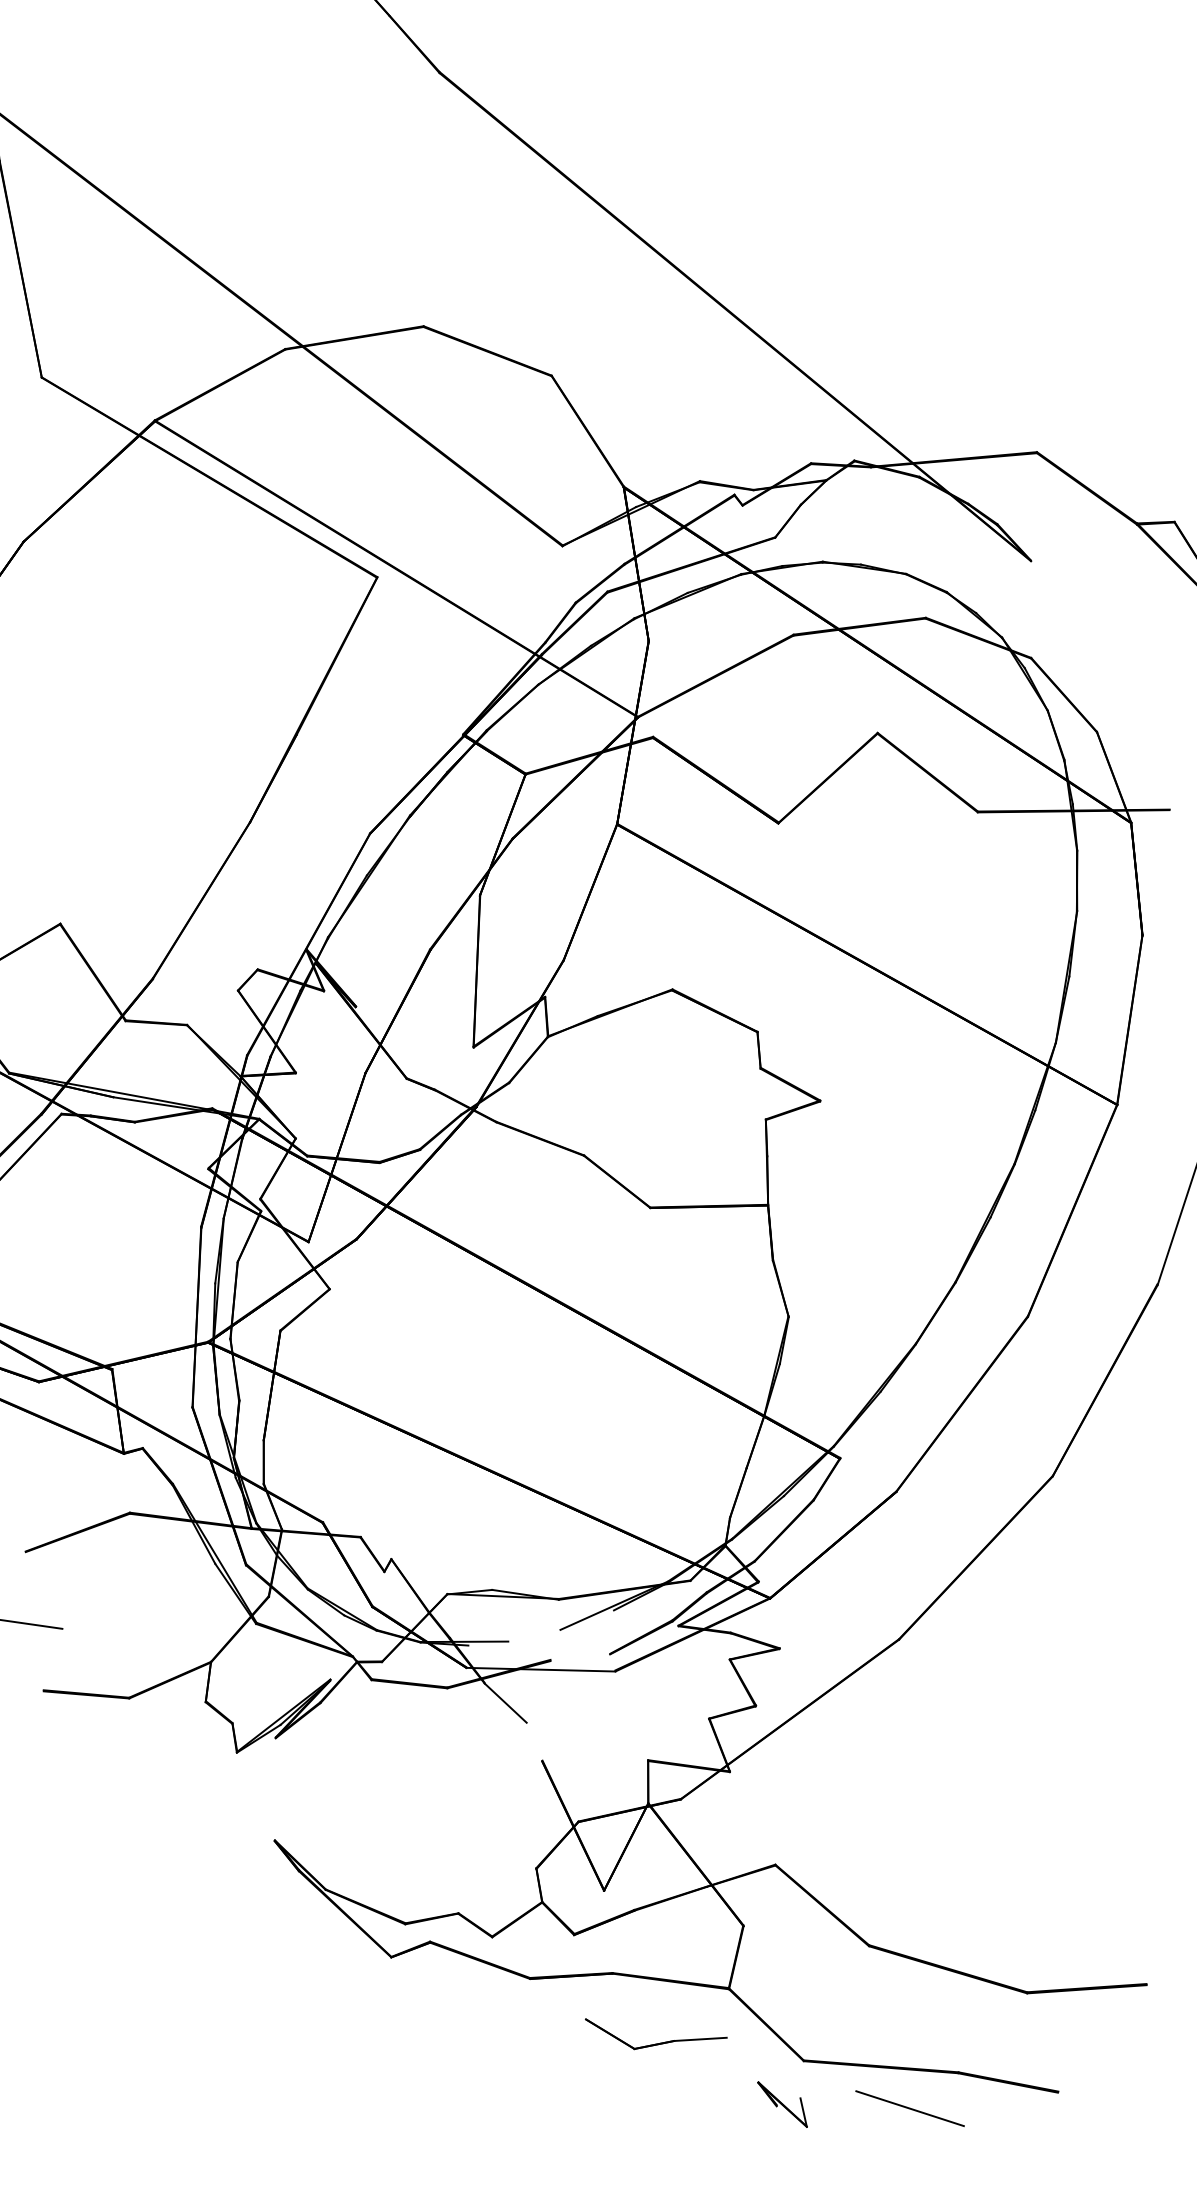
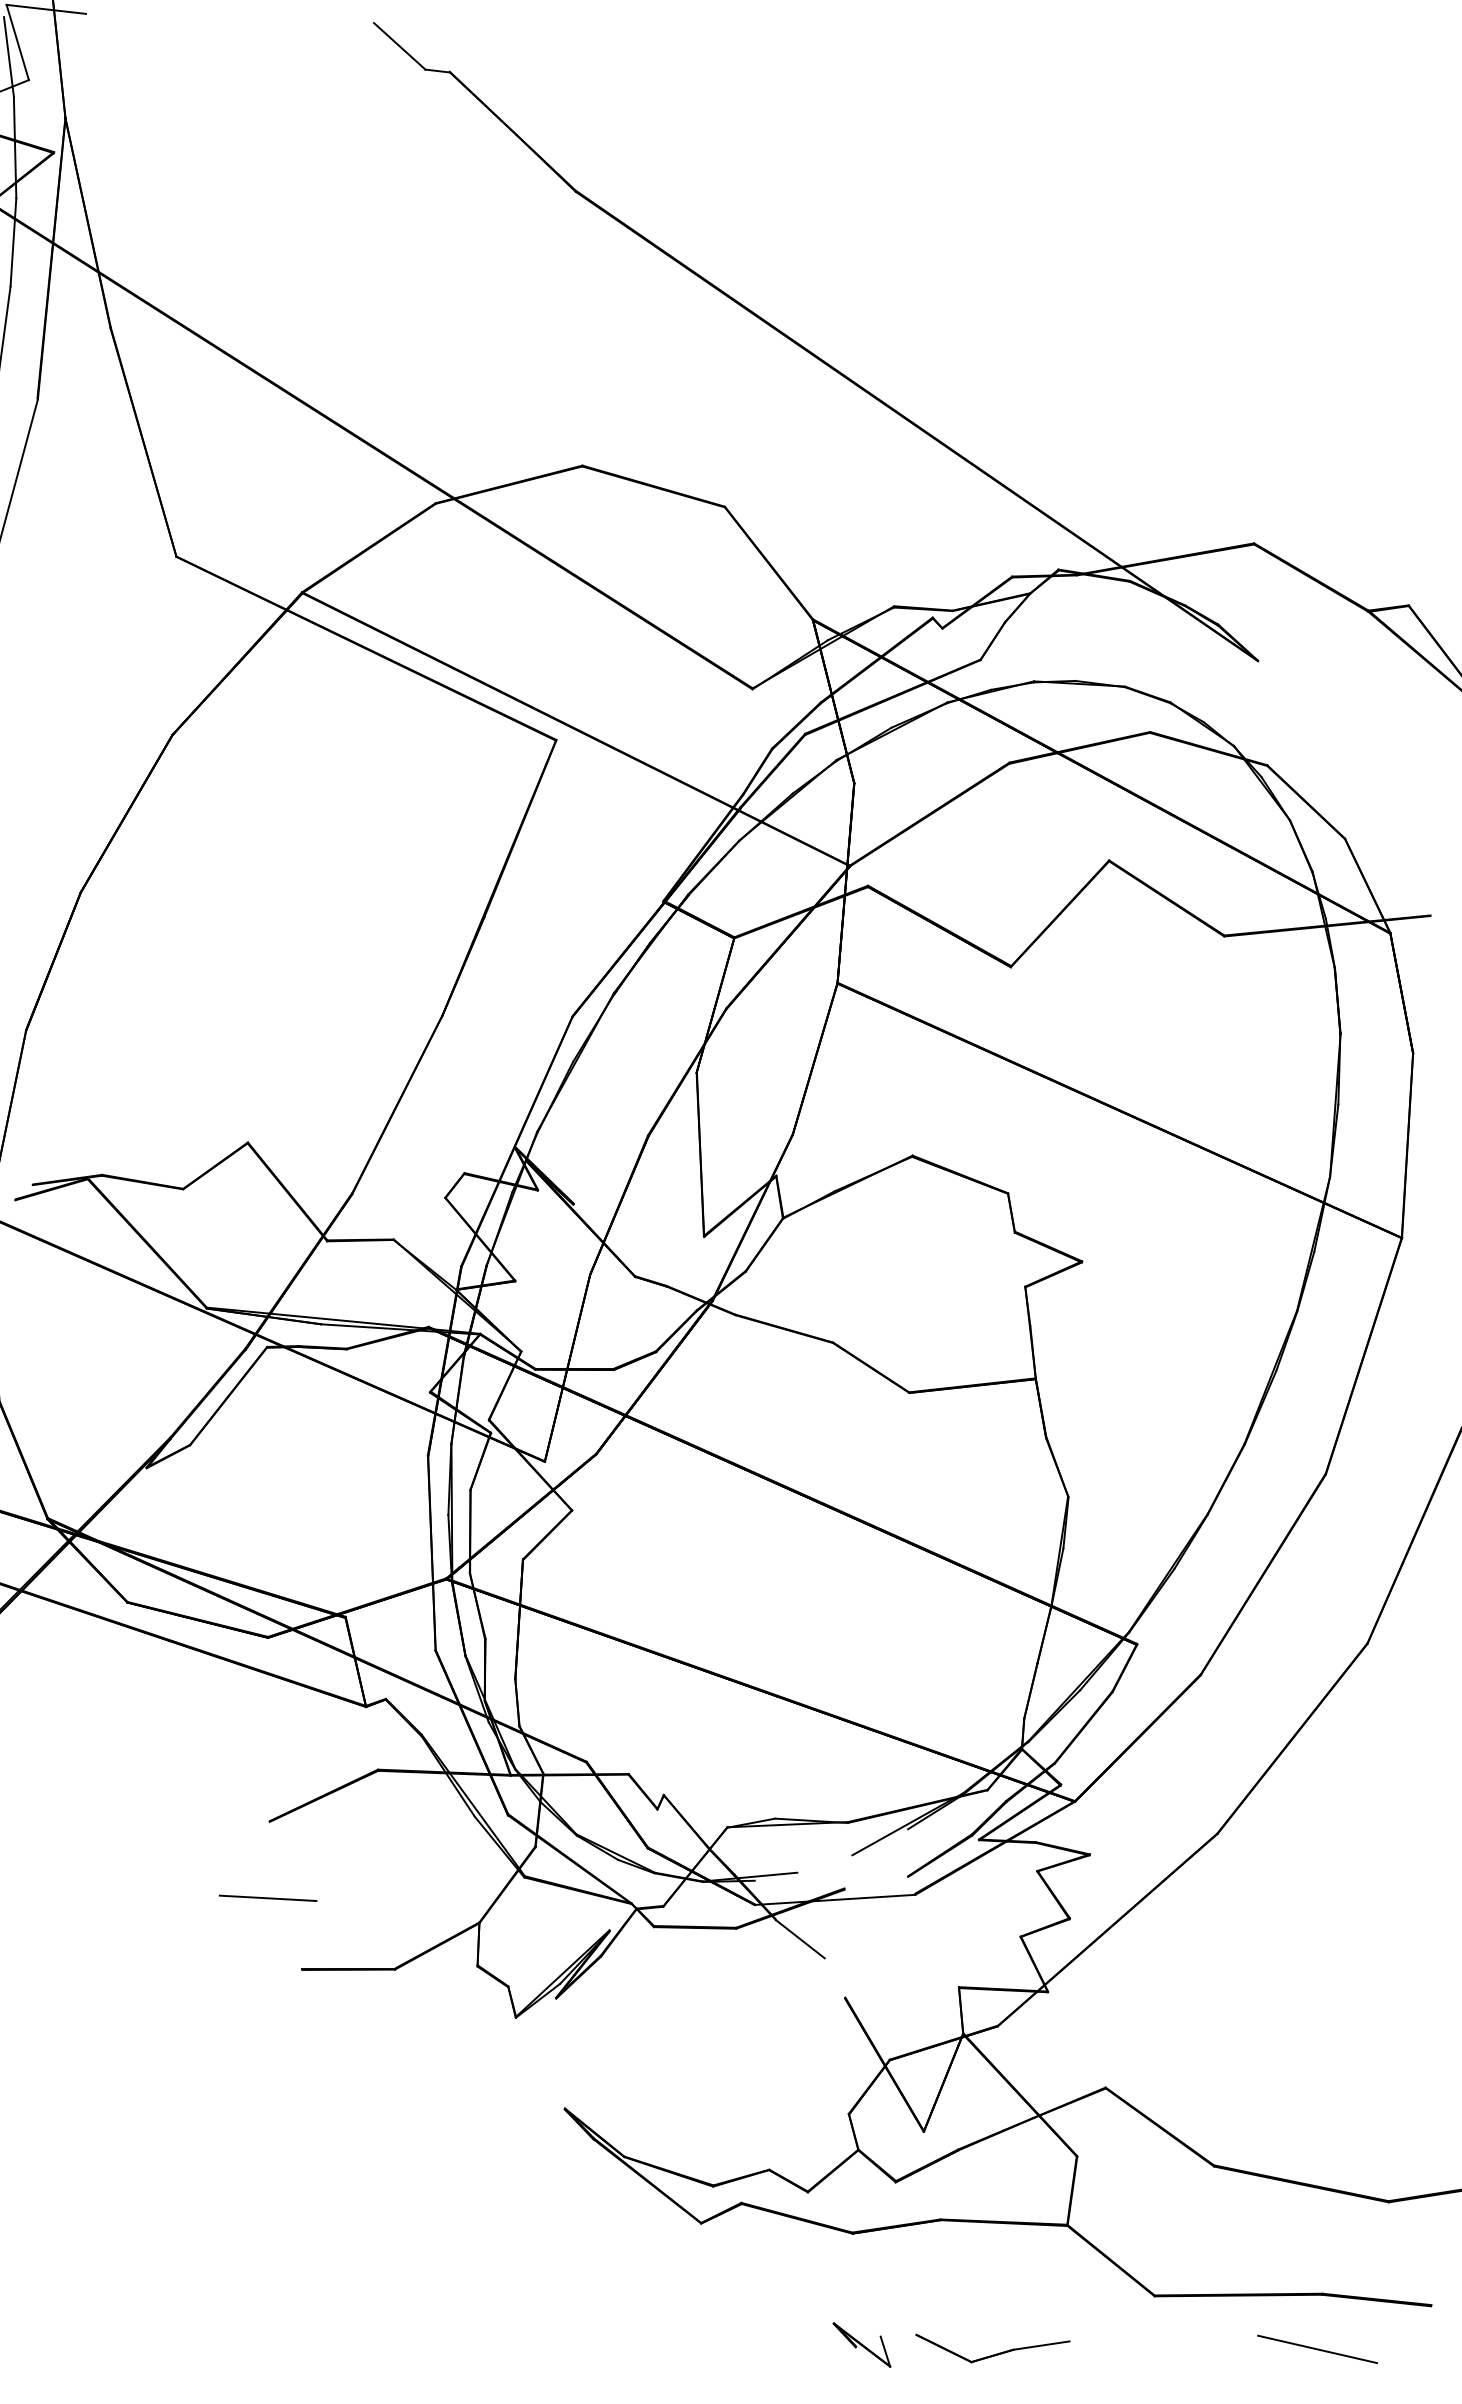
part: (655, 2038) -> (992, 2348), moved
part: (782, 2104) -> (861, 2344), moved
line: (910, 2107) -> (1317, 2348), moved

